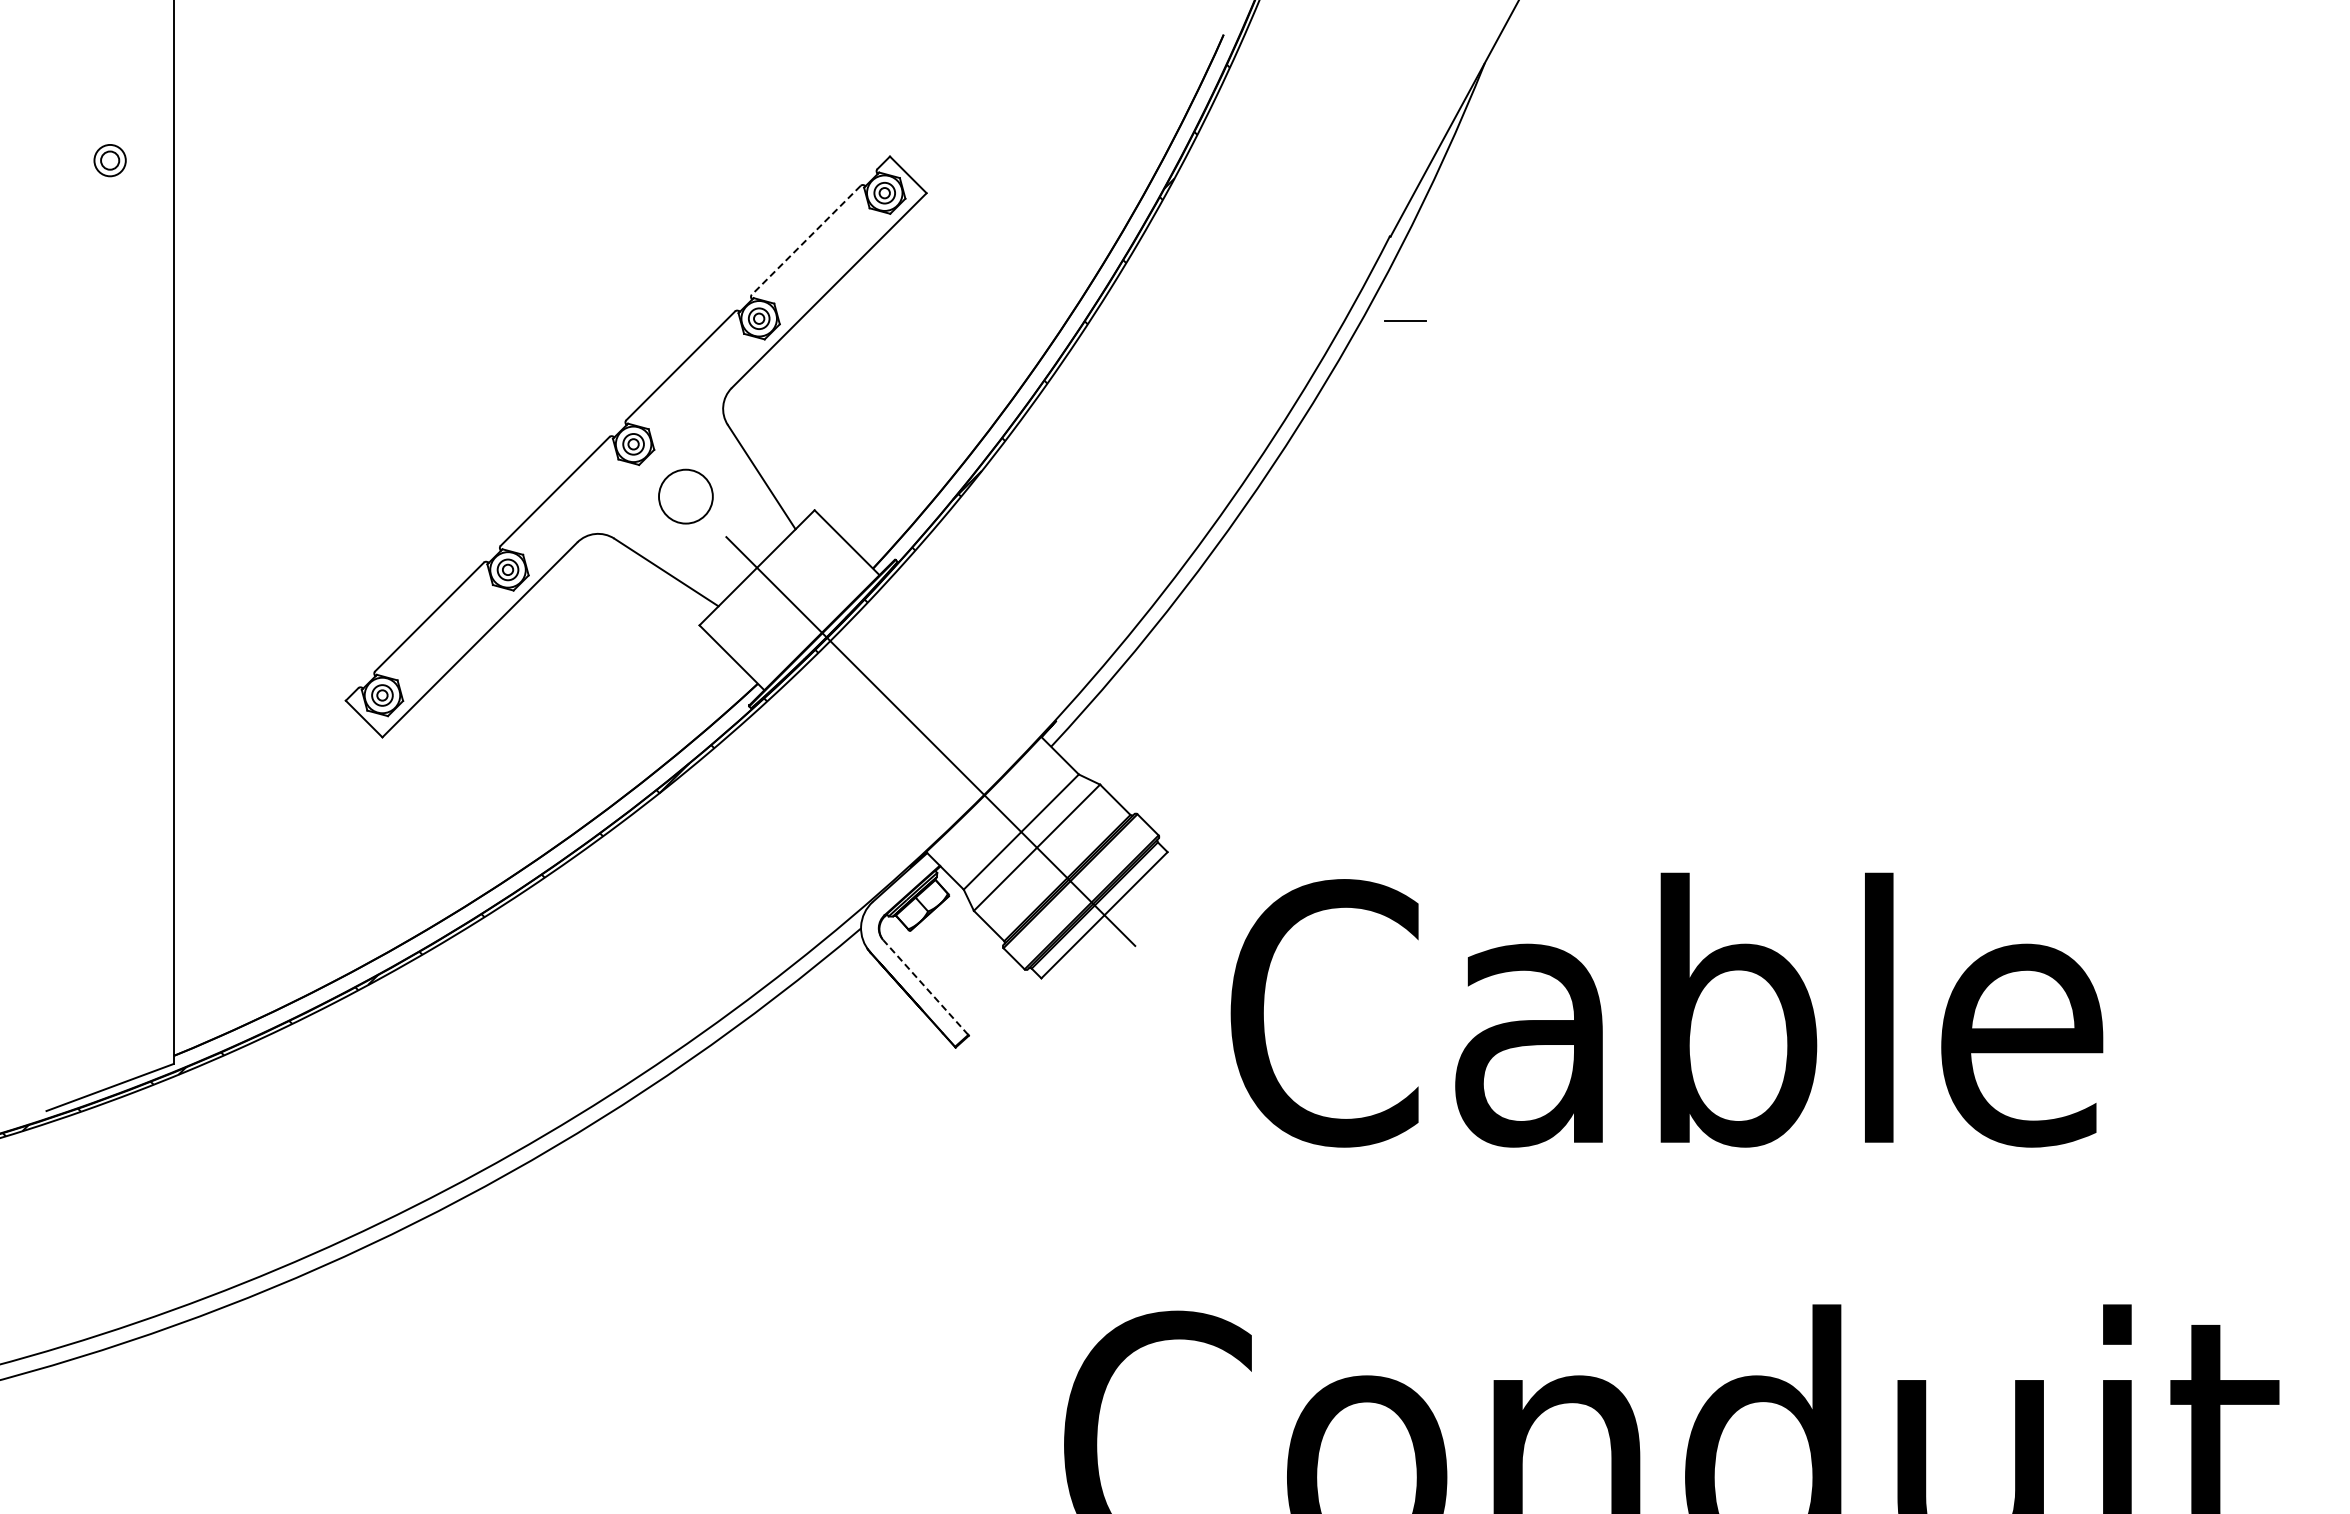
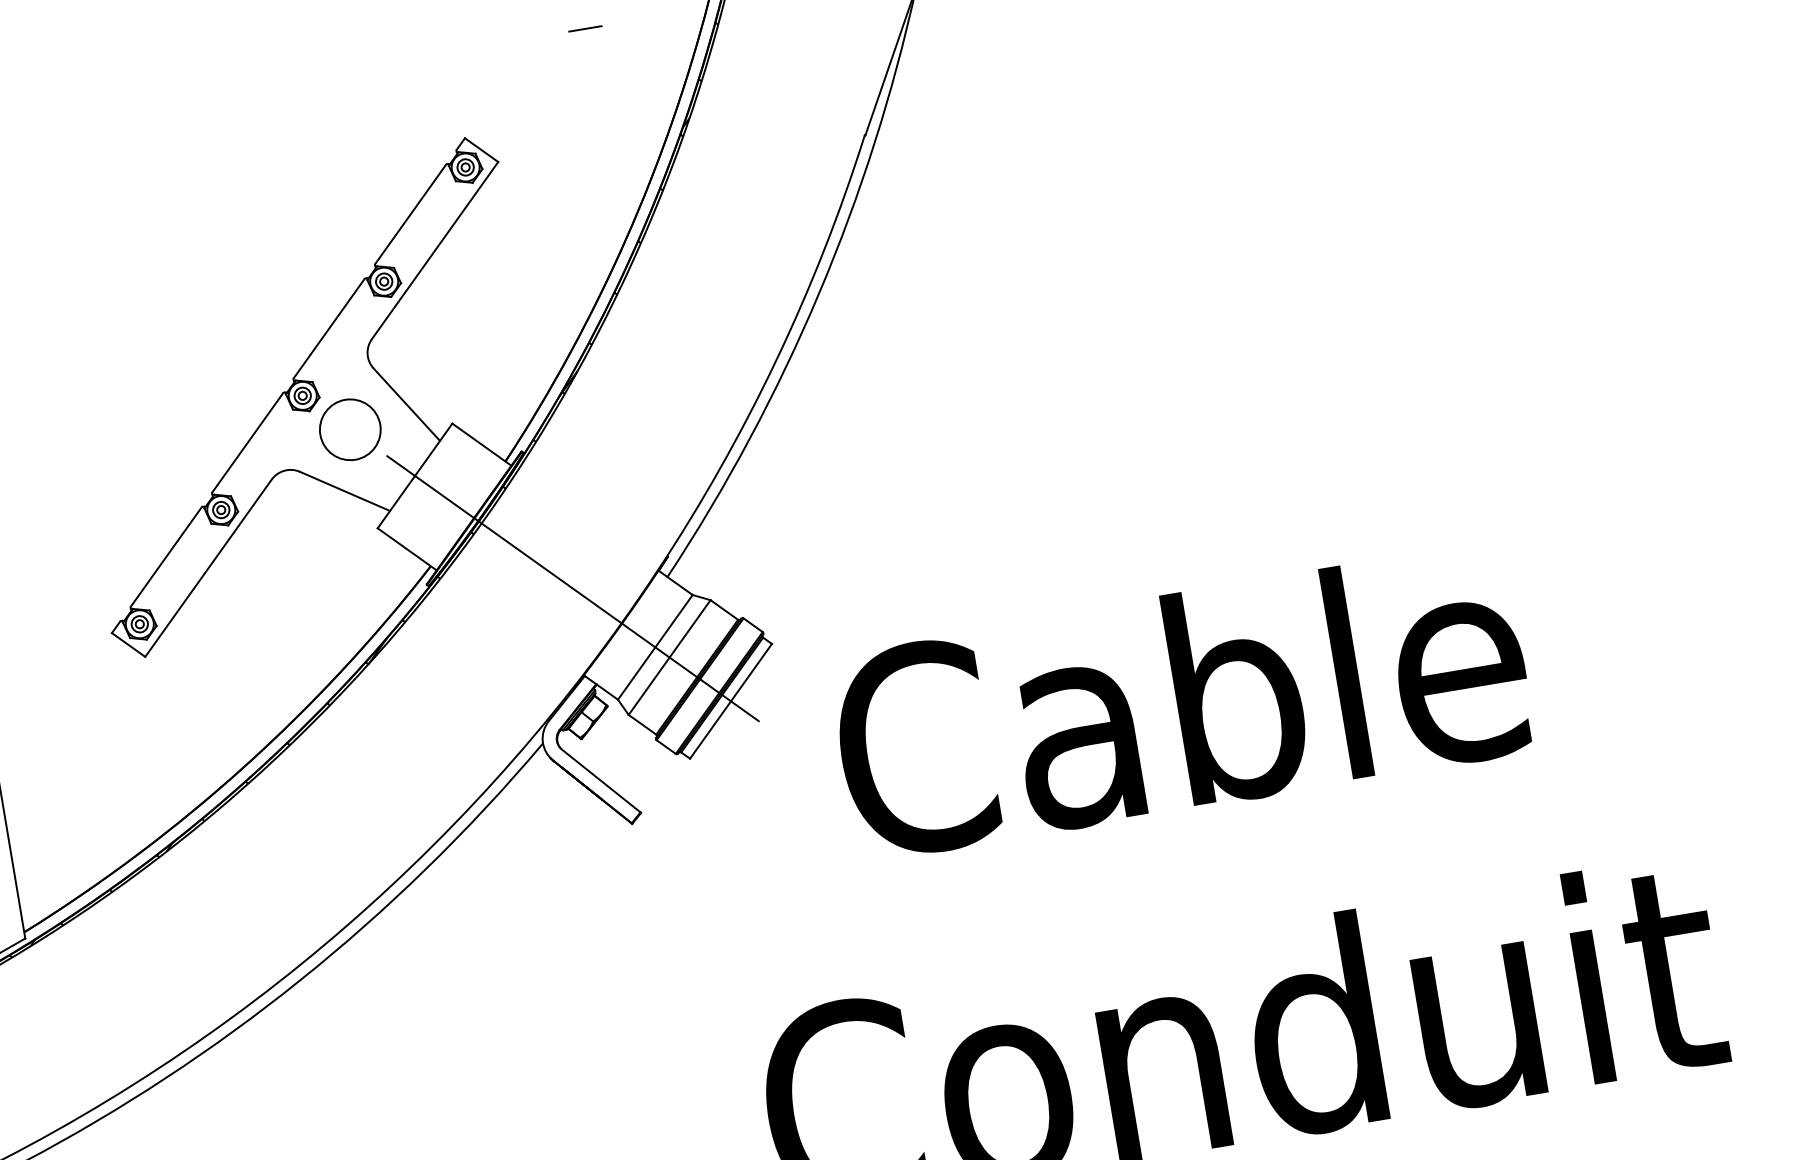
line: (806, 240) -> (410, 214), dashed -> solid
line: (1405, 320) -> (585, 28), moved
circle: (685, 496) -> (349, 429), size x1.43
line: (925, 987) -> (600, 780), dashed -> solid

